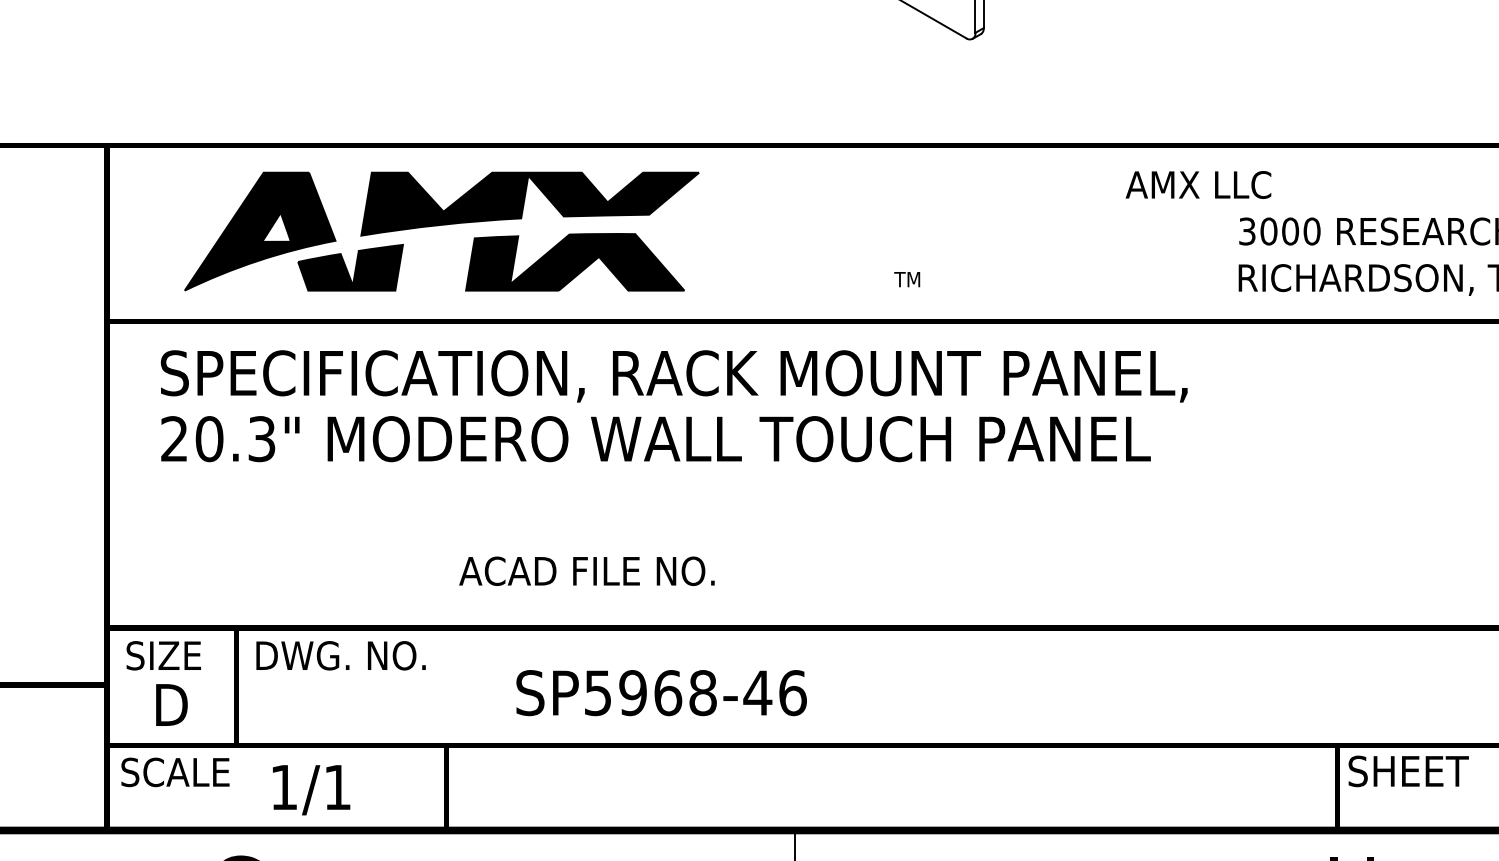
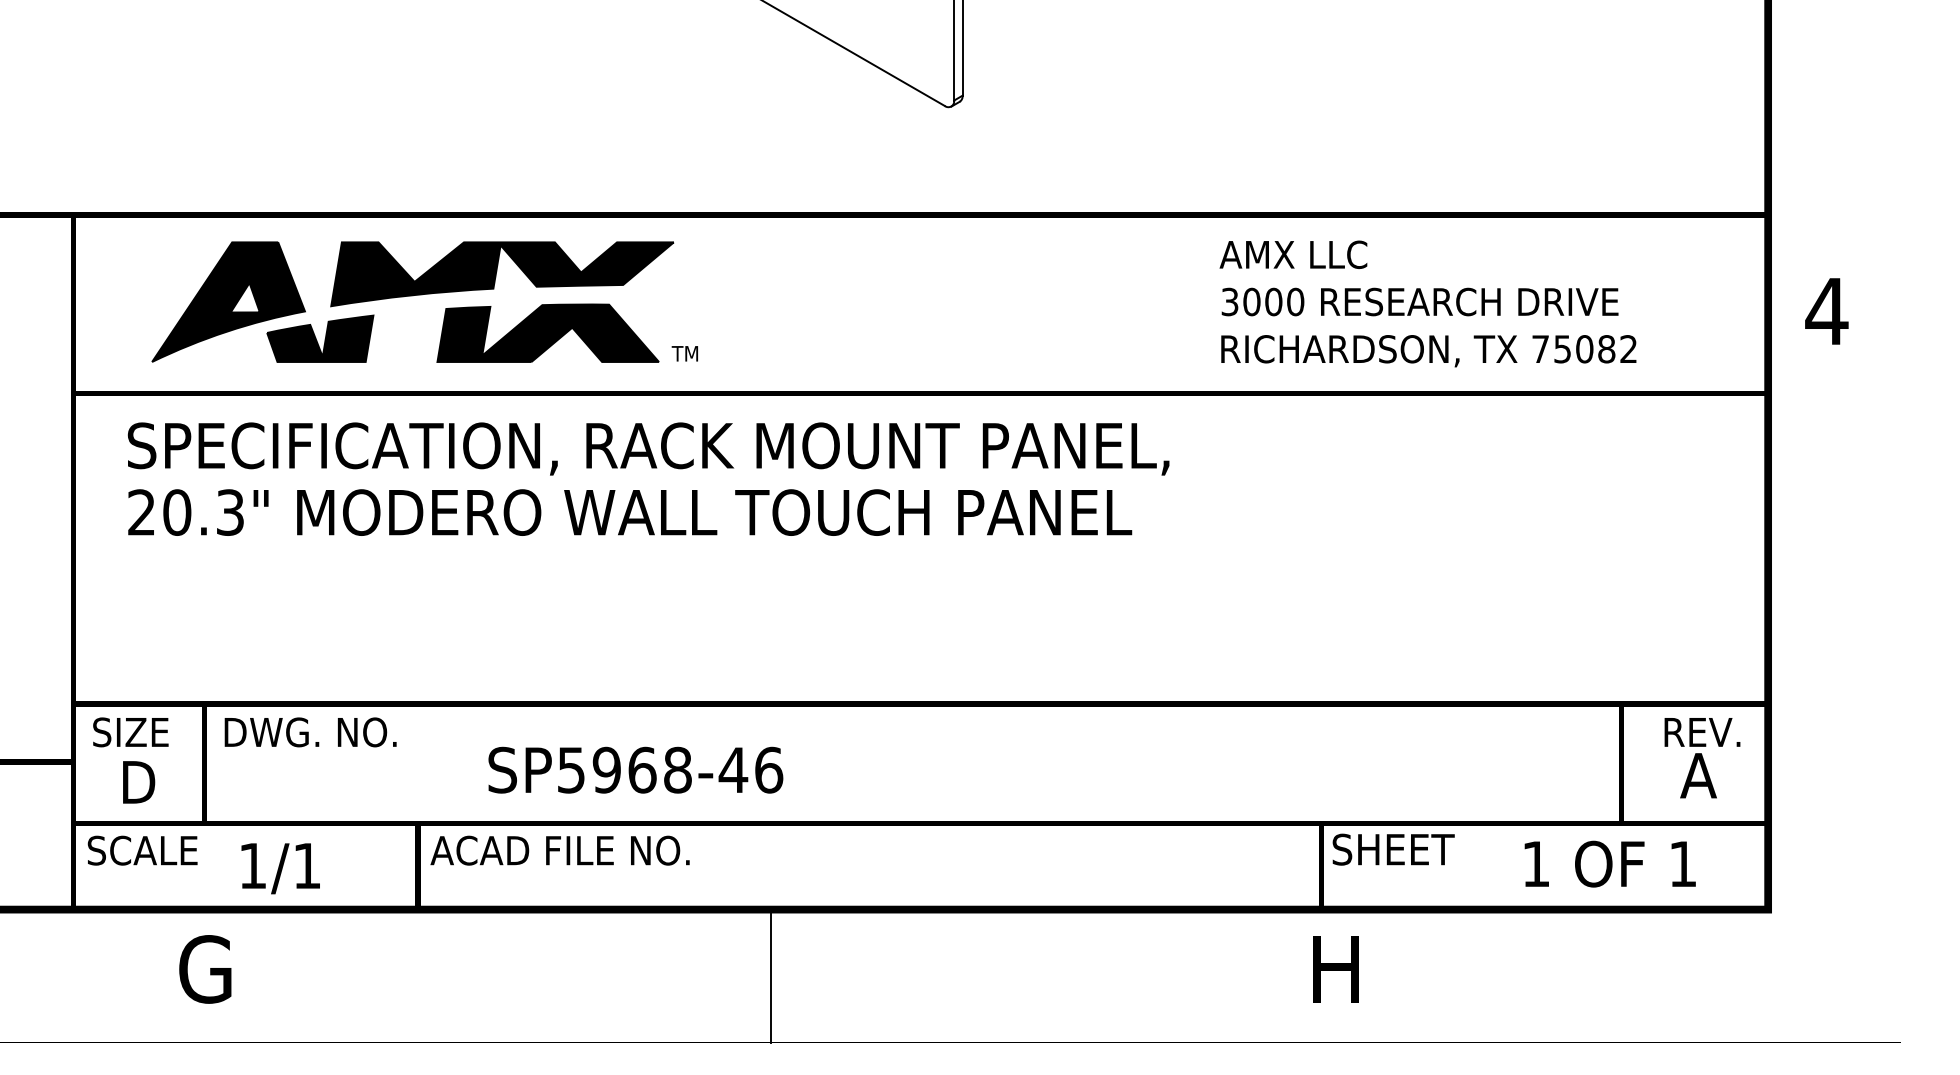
text: (1198, 184) -> (1293, 254), moved
text: (906, 279) -> (684, 353), moved
text: (586, 571) -> (559, 850), moved

